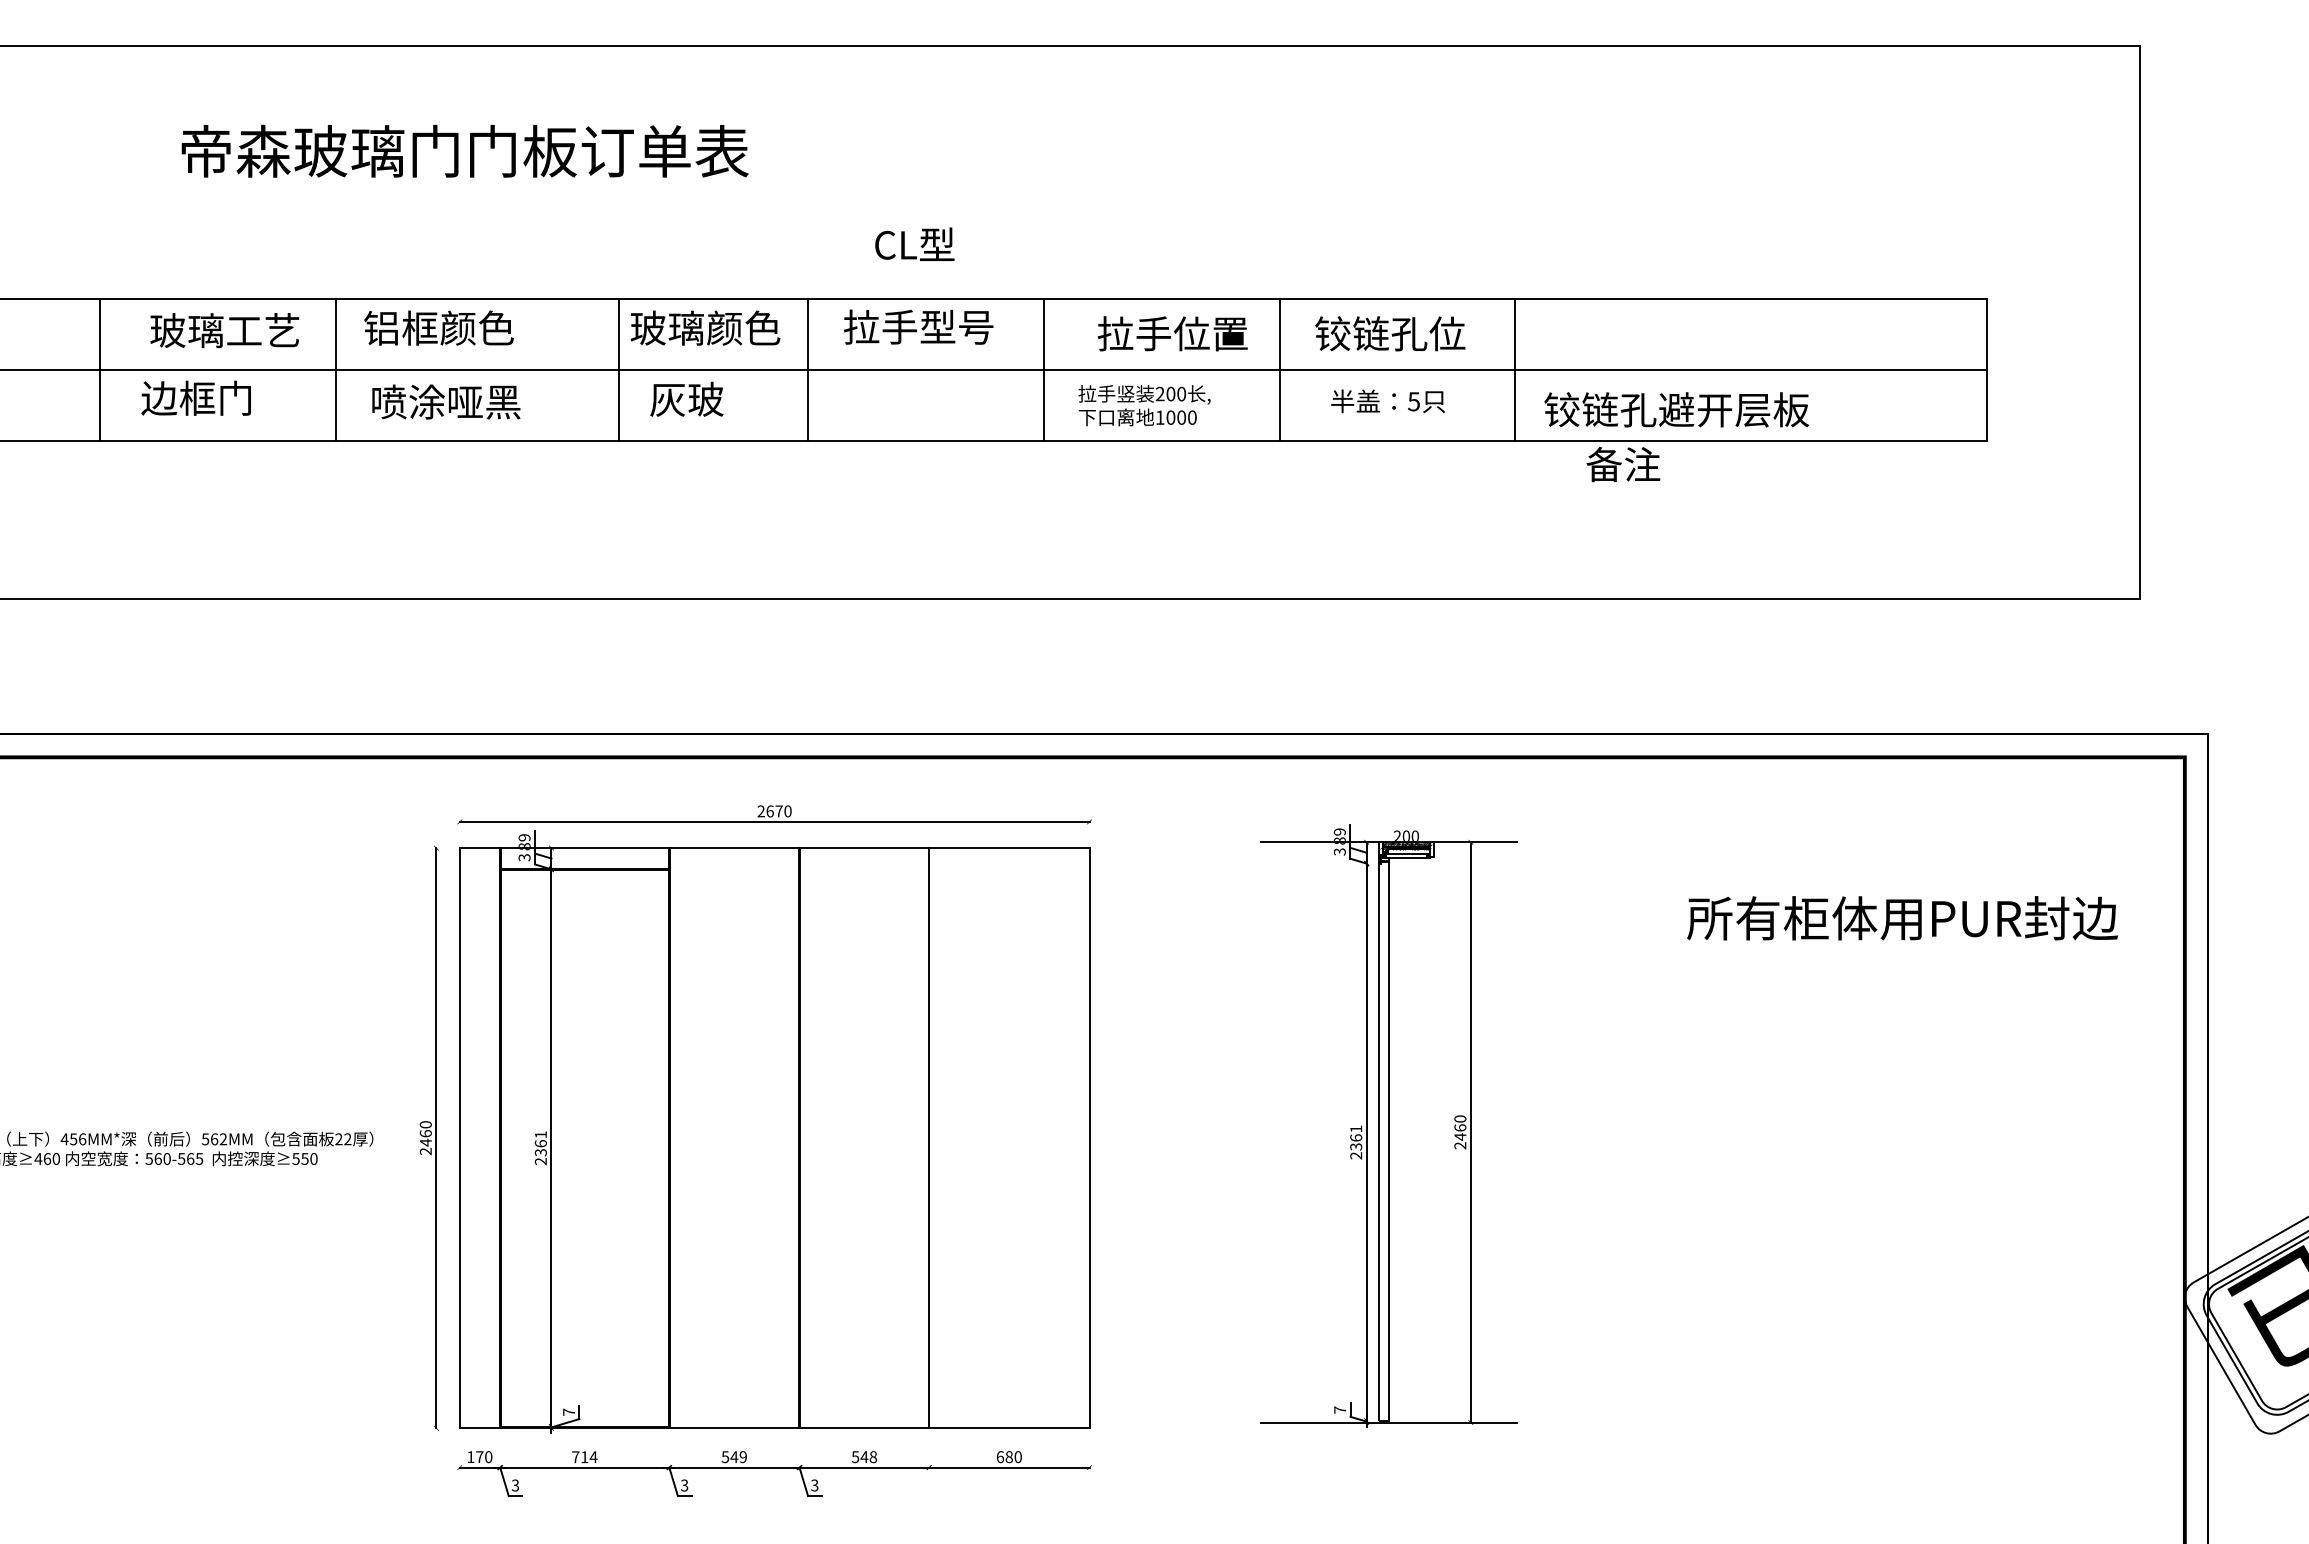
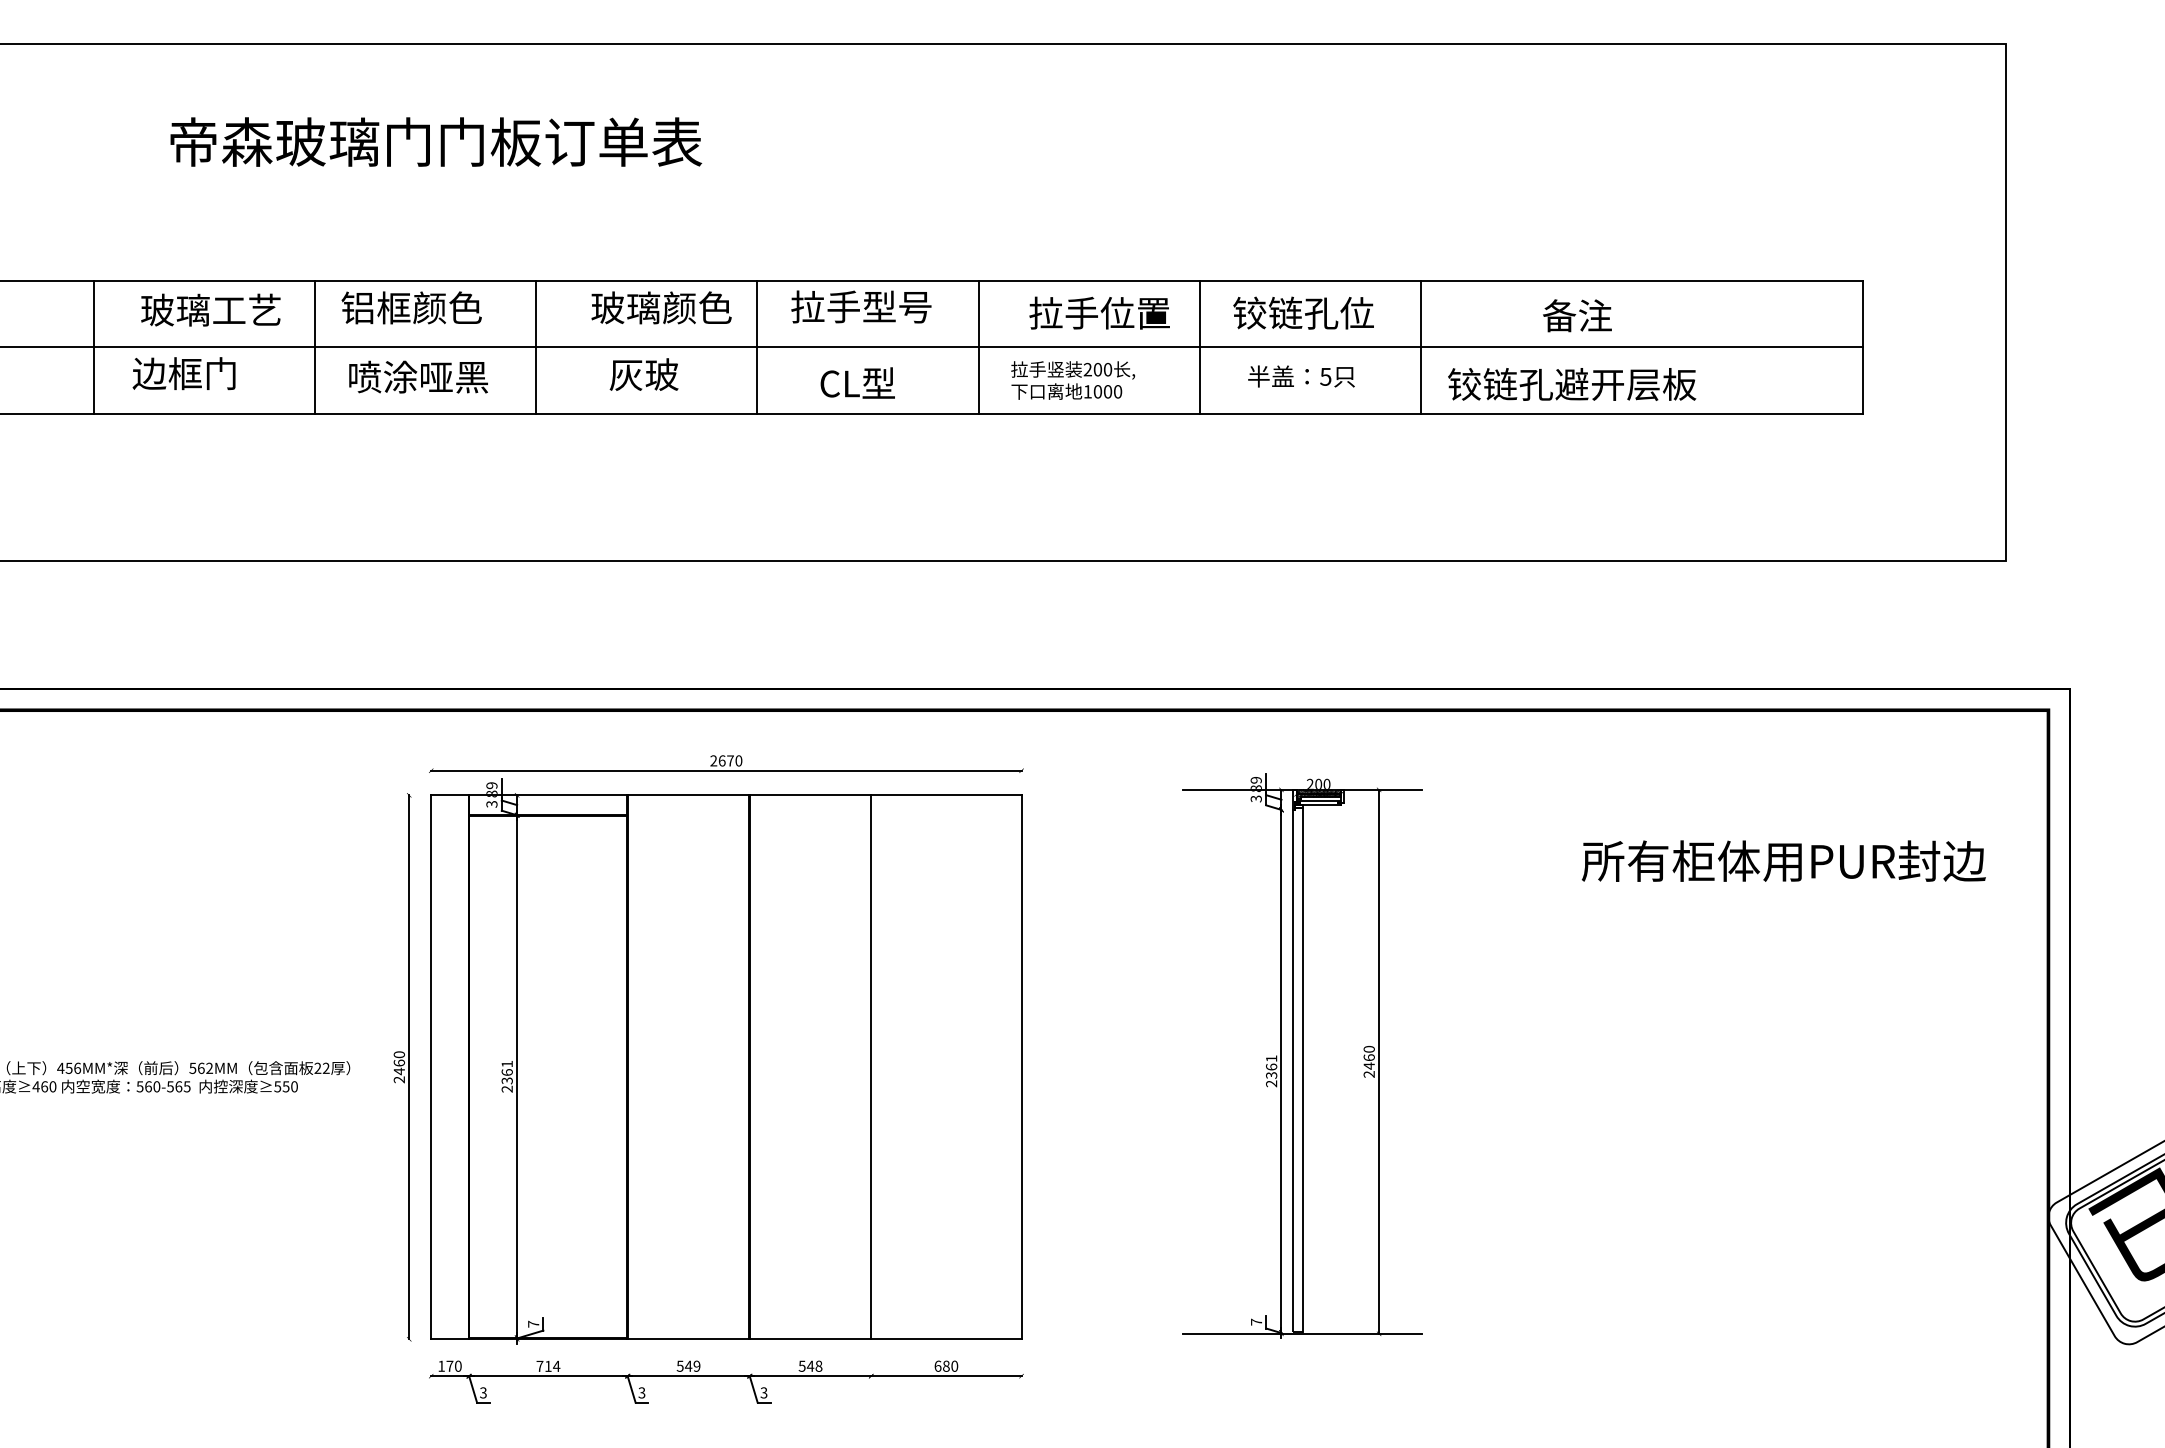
text: (914, 243) -> (857, 382), moved
line: (618, 370) -> (535, 347), moved
text: (1623, 464) -> (1577, 315), moved

